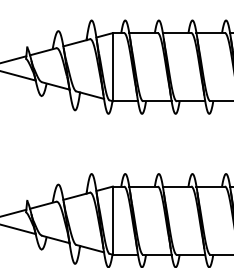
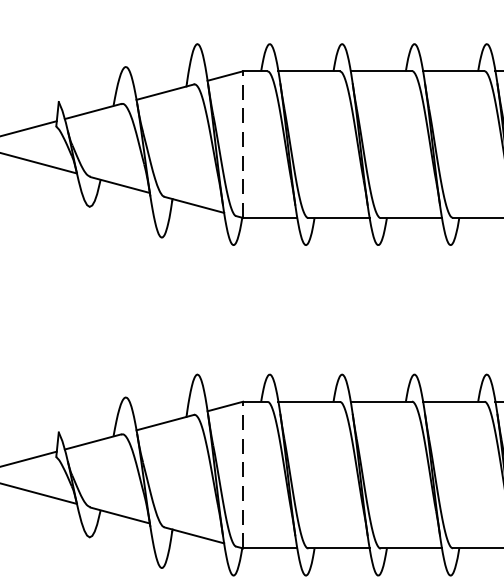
line: (112, 66) -> (242, 143), solid -> dashed
line: (112, 220) -> (242, 474), solid -> dashed

